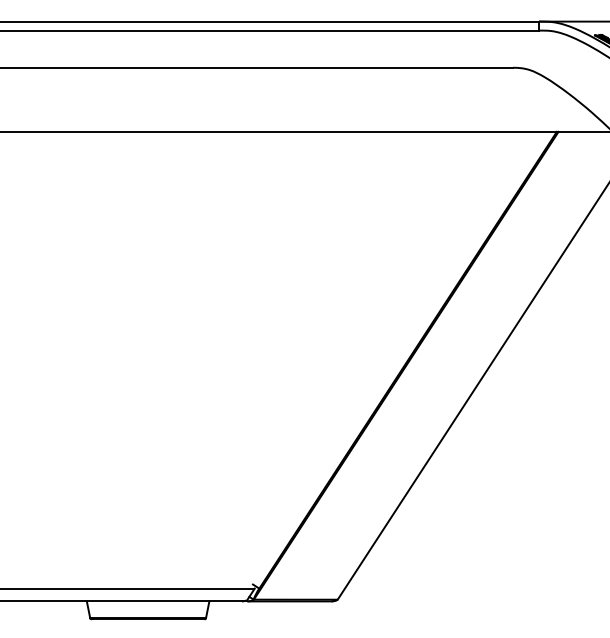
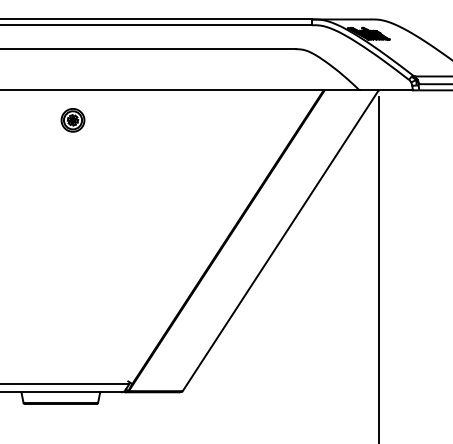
part: (166, 178) -> (72, 120), added

